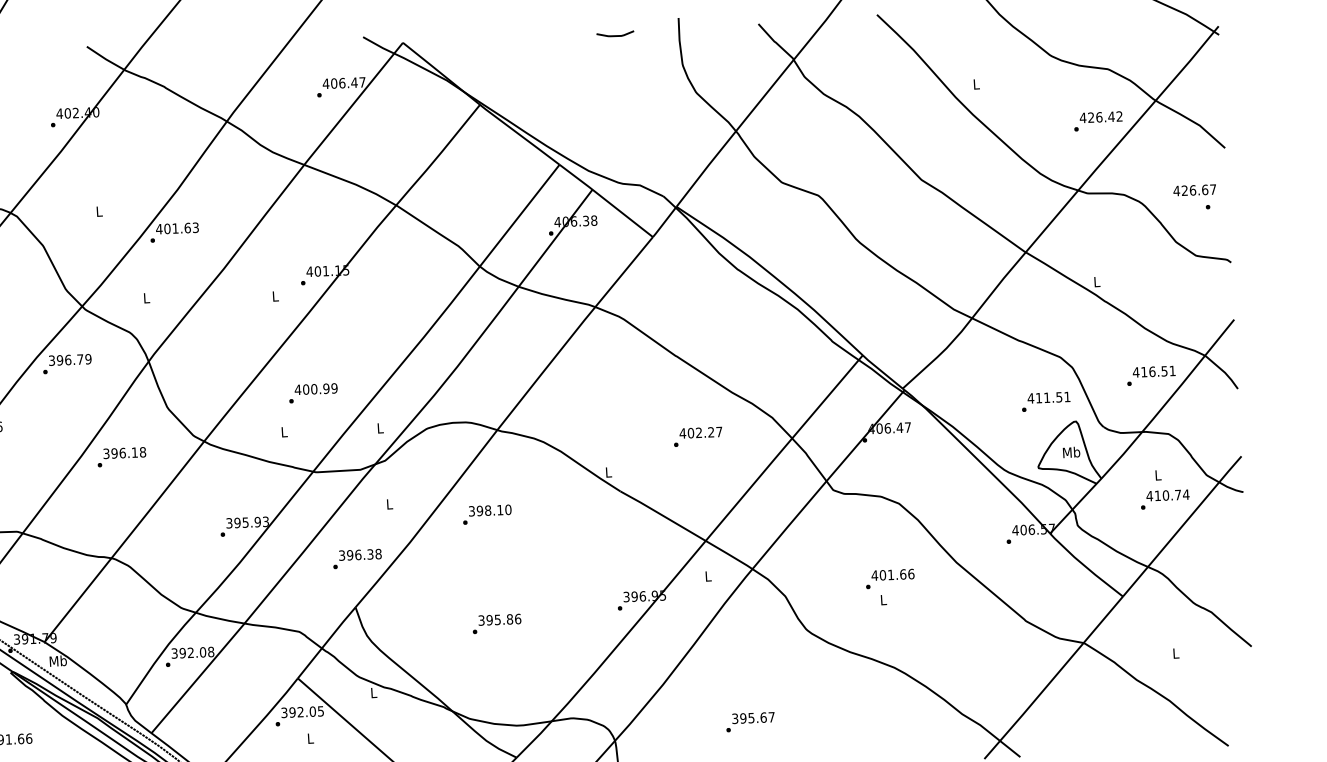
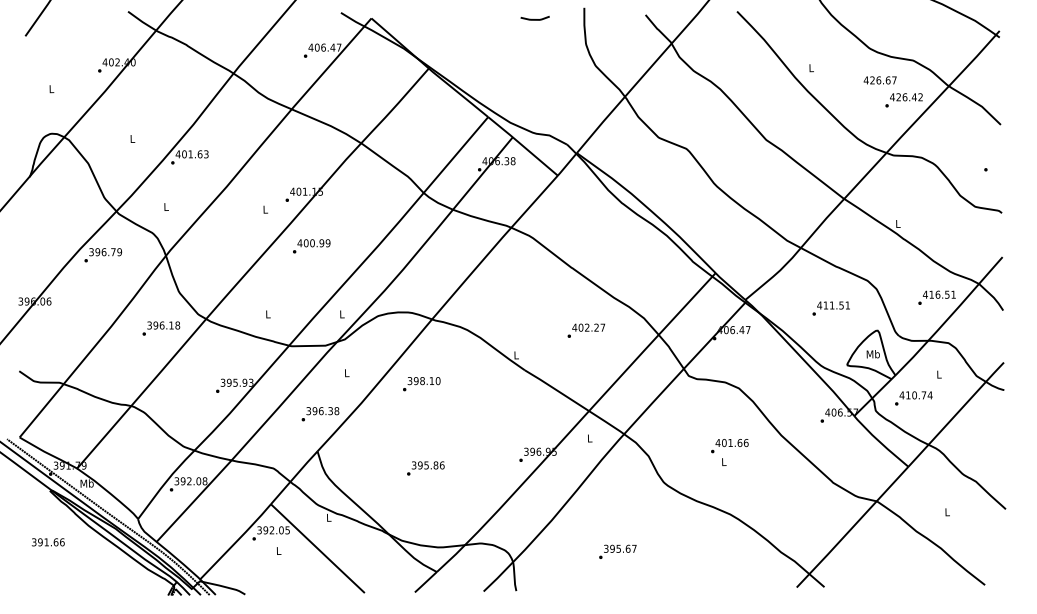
text: (1193, 190) -> (879, 80), moved
text: (313, 393) -> (311, 246), moved
text: (1045, 401) -> (830, 308), moved
text: (122, 457) -> (161, 328), moved
text: (1164, 499) -> (913, 398), moved

